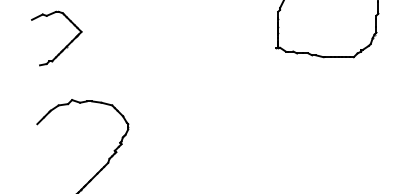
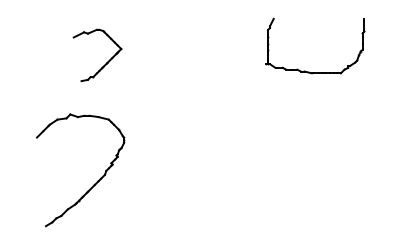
part: (65, 46) -> (105, 63), moved

